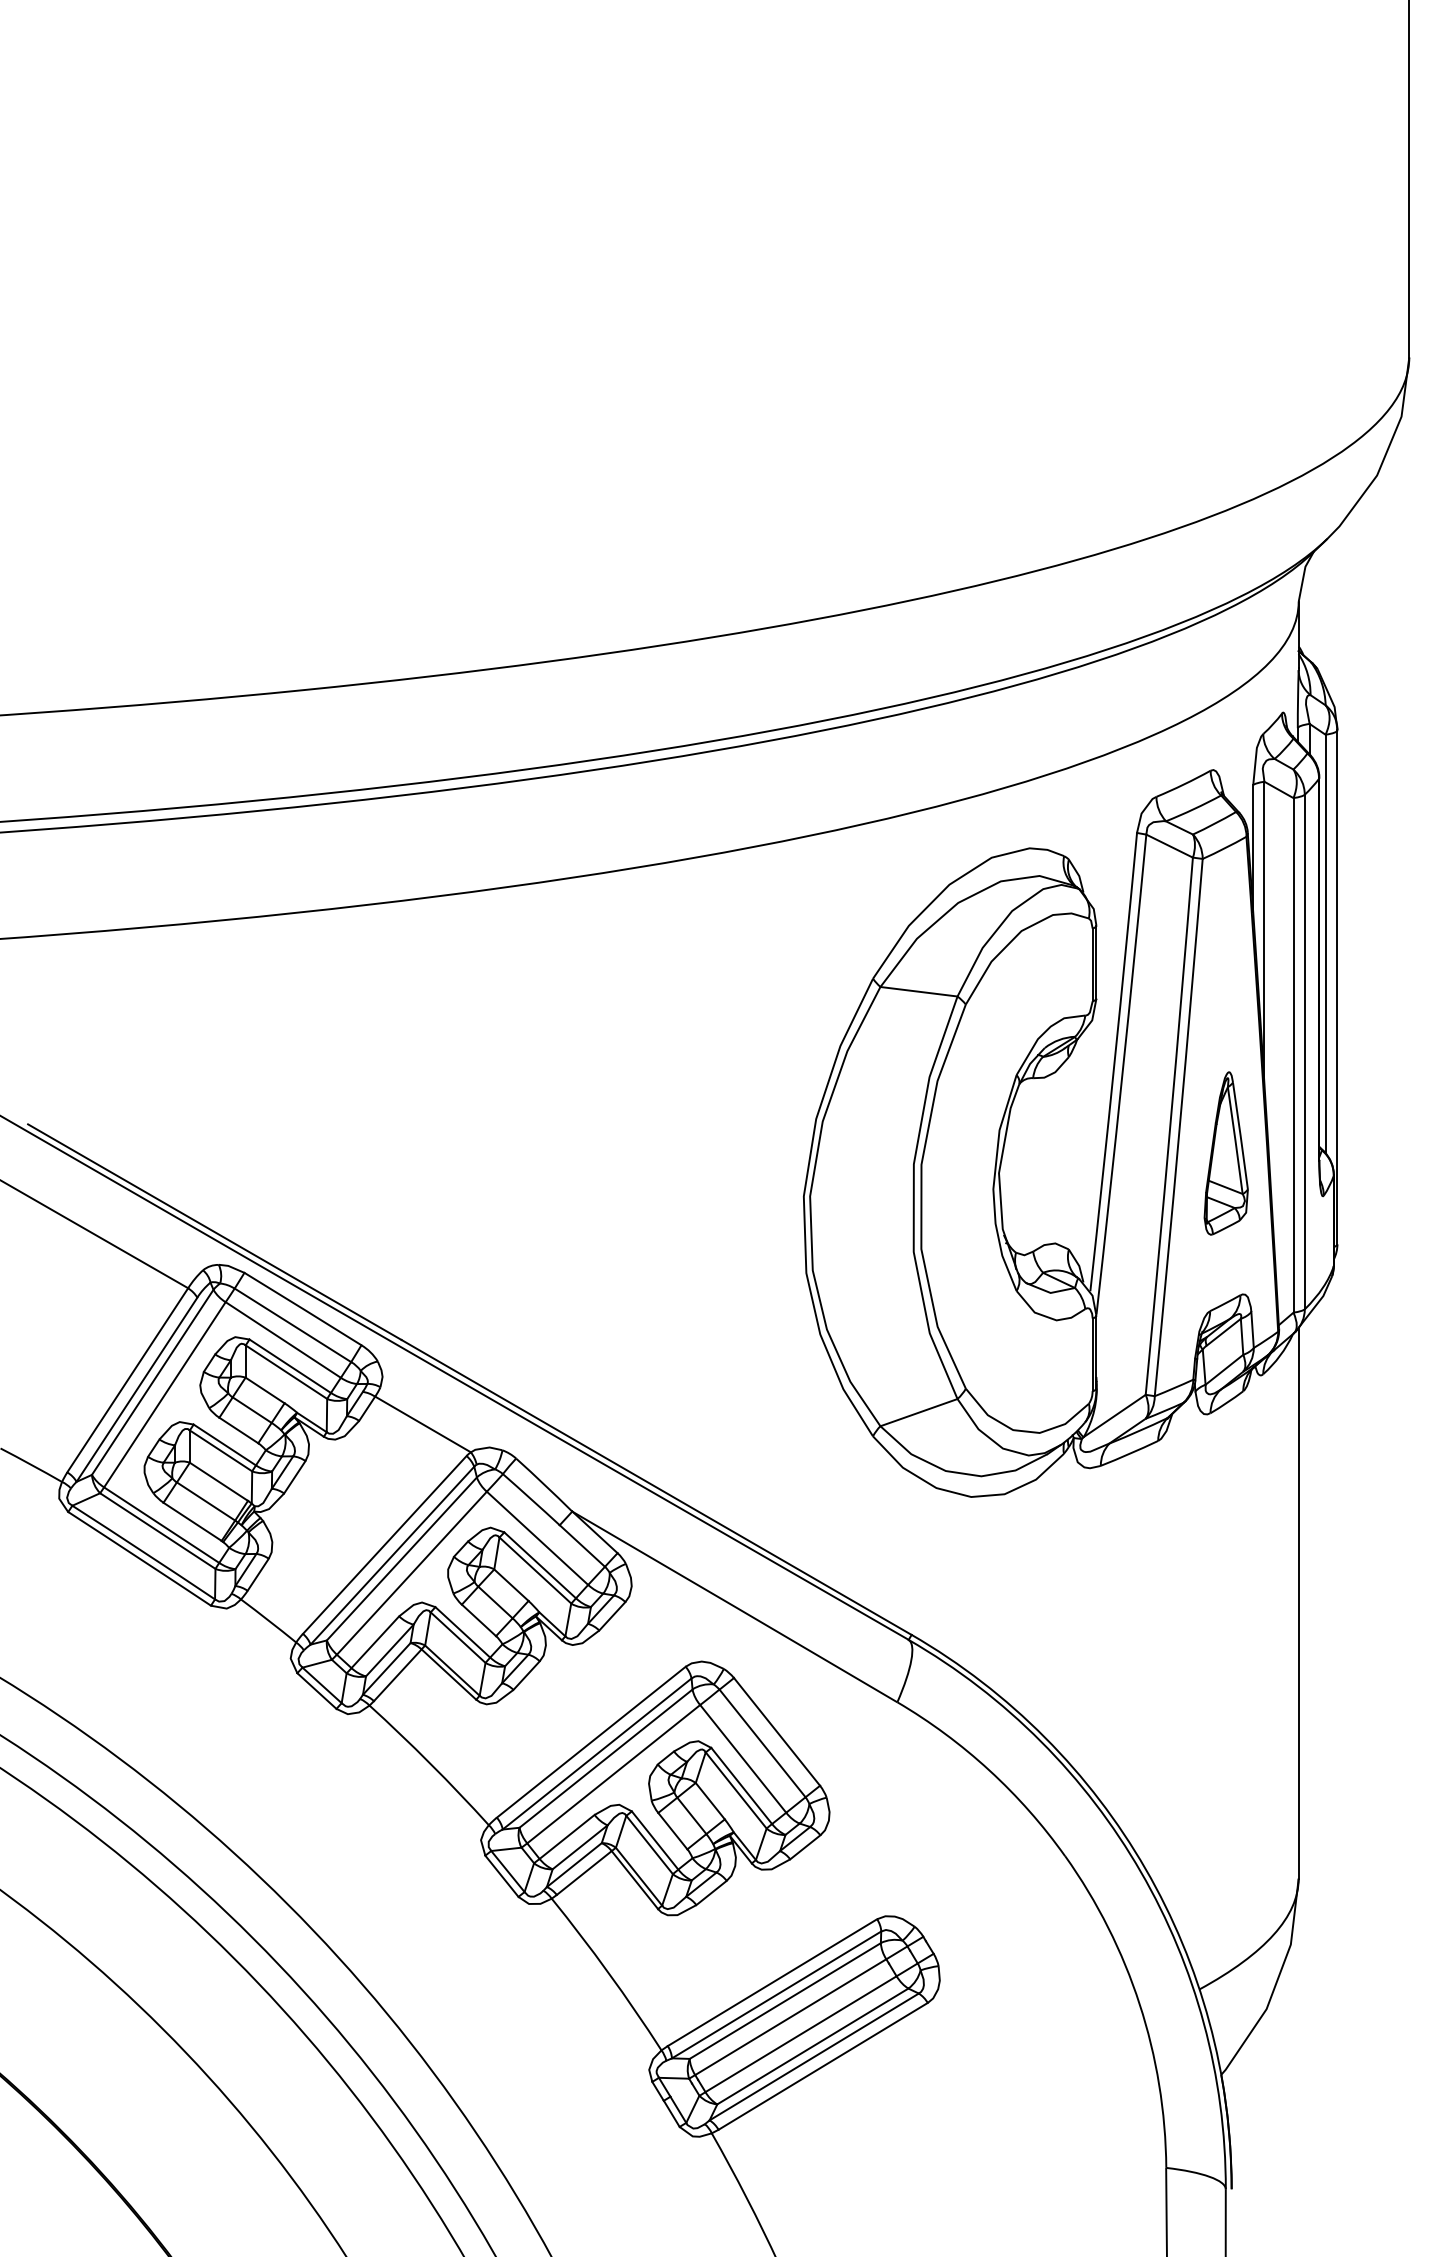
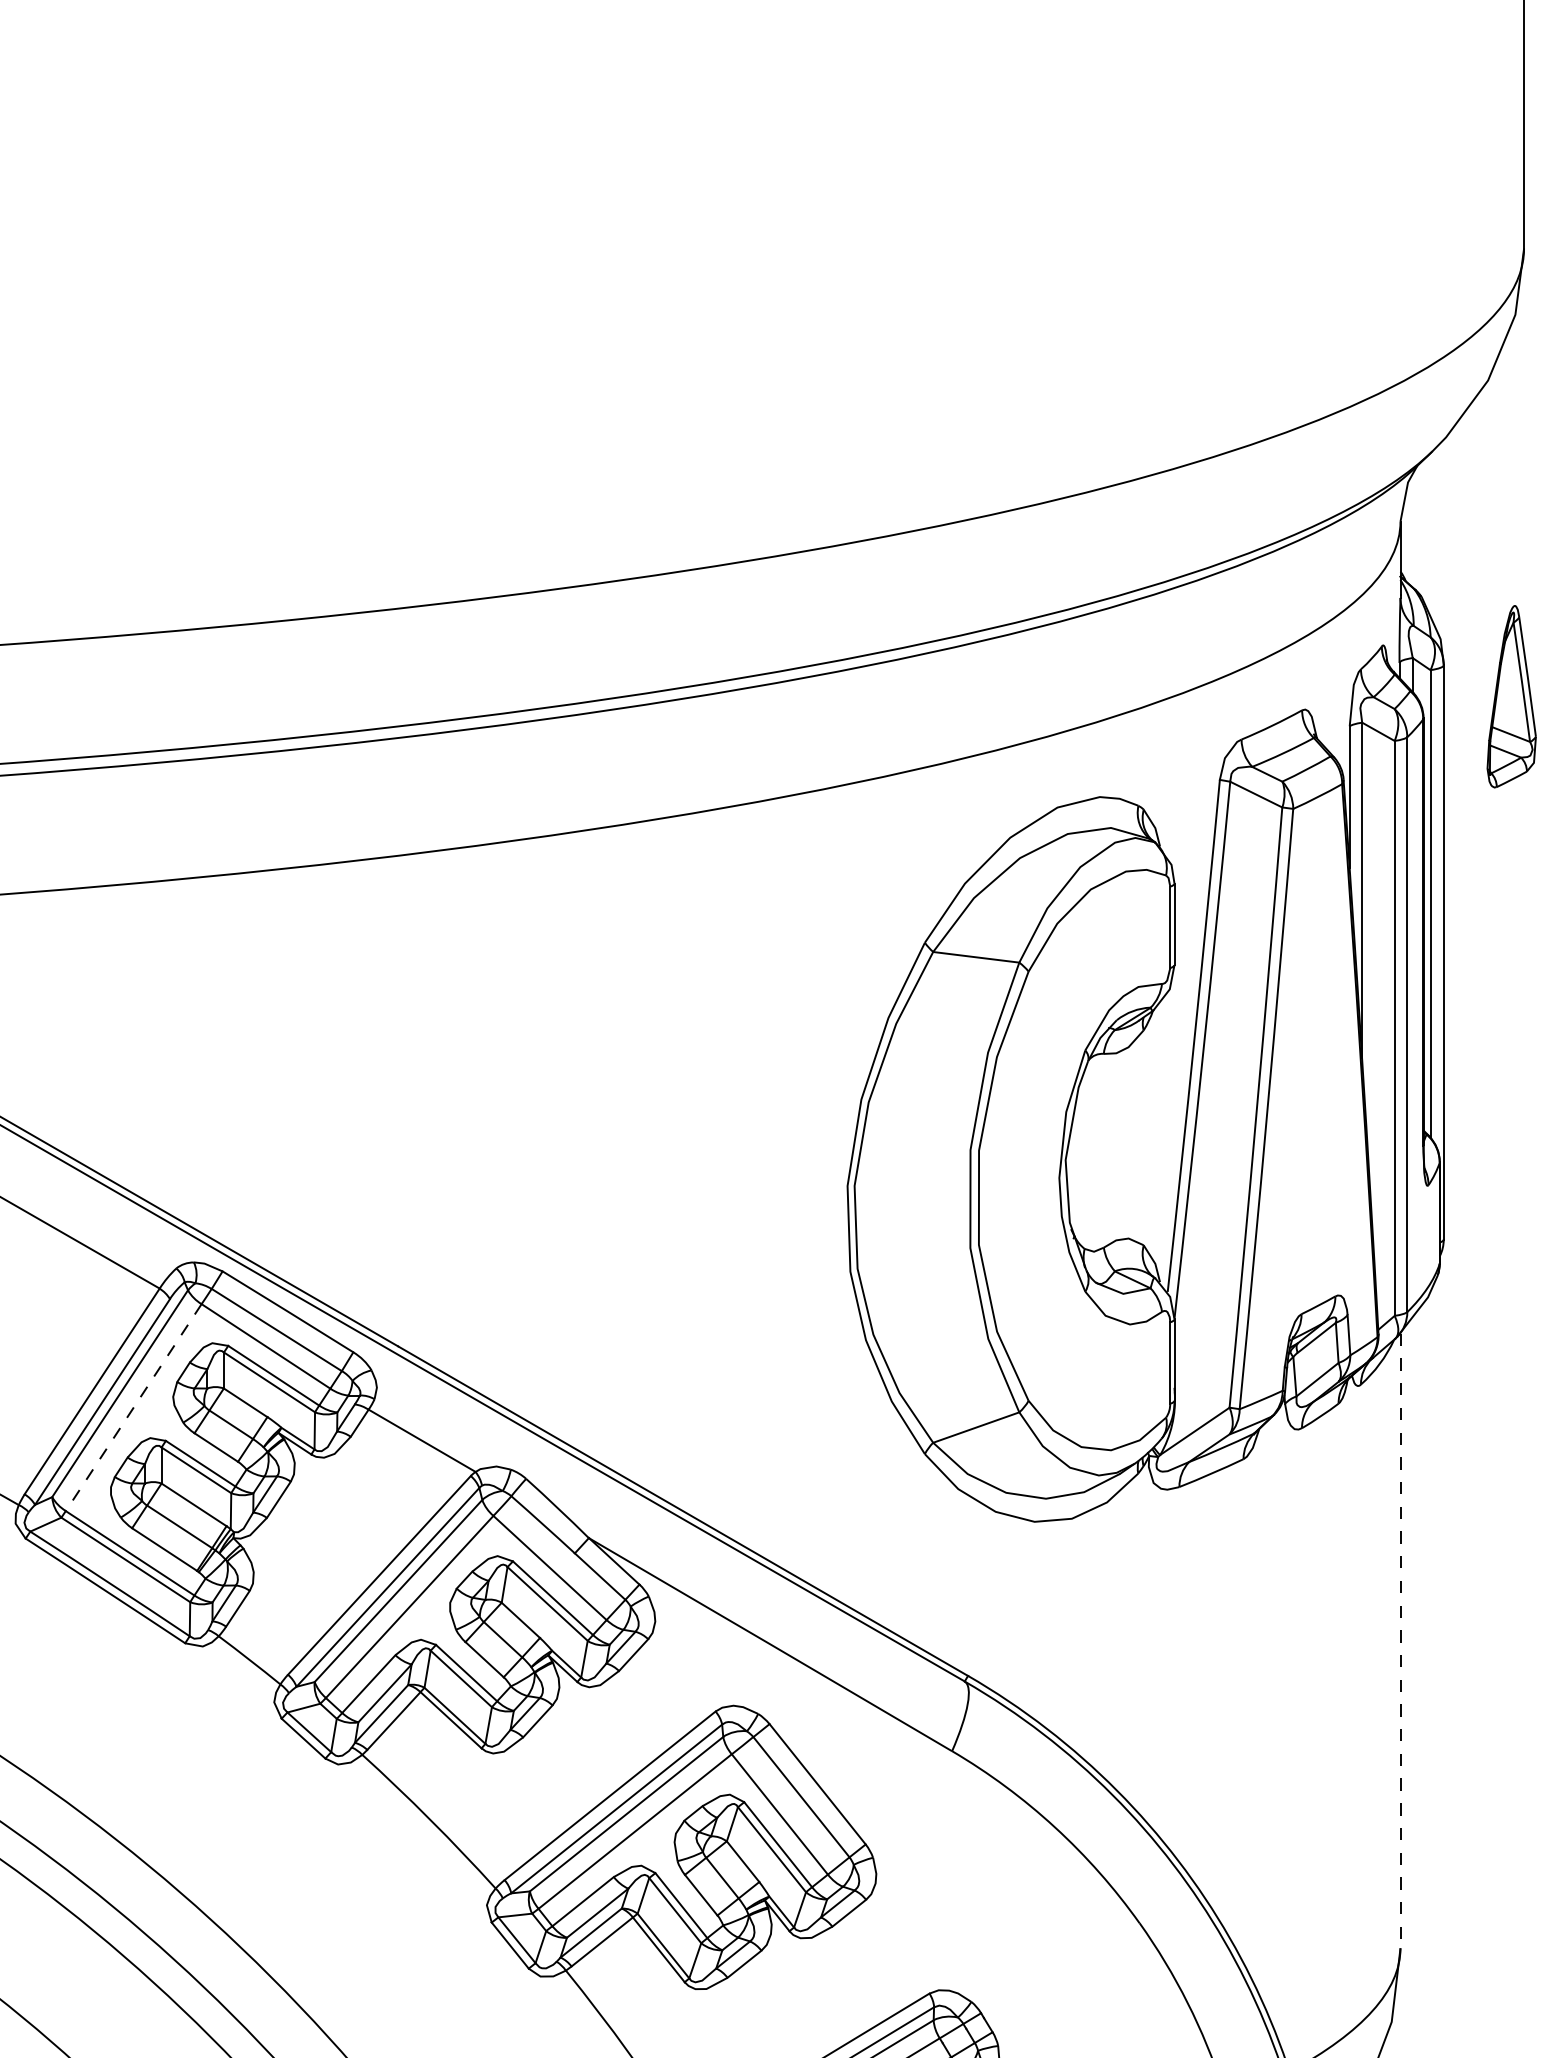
part: (1225, 1153) -> (1510, 696), moved
line: (164, 1394) -> (133, 1407), solid -> dashed
line: (1298, 1604) -> (1400, 1641), solid -> dashed

